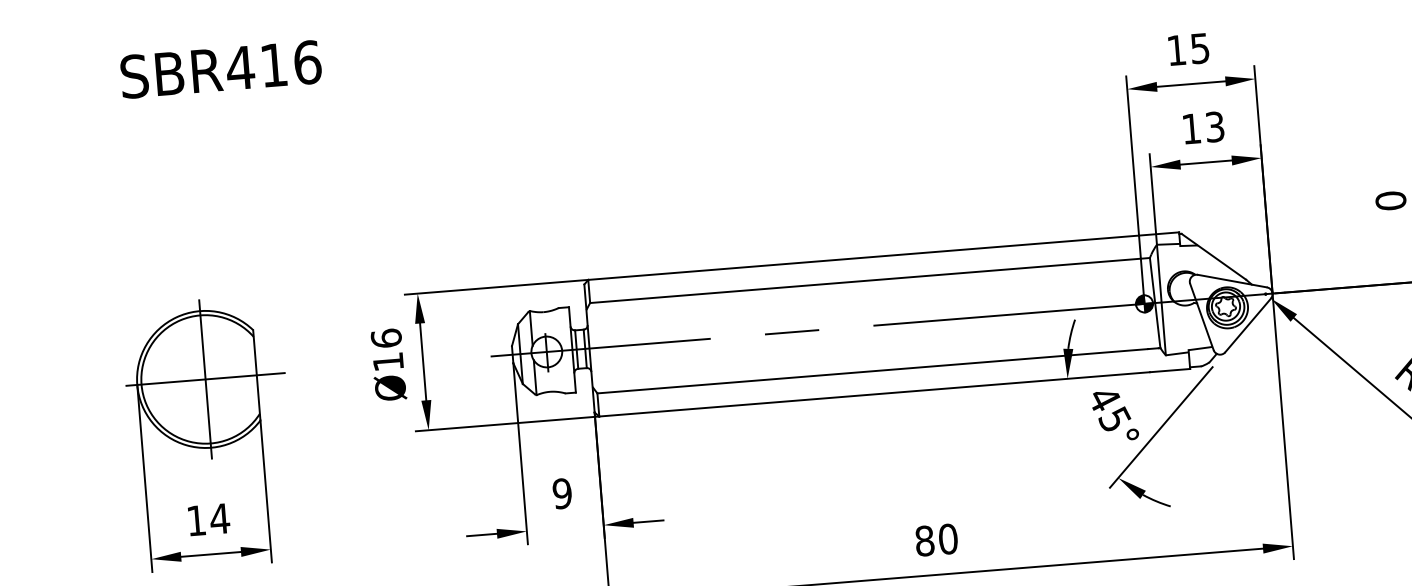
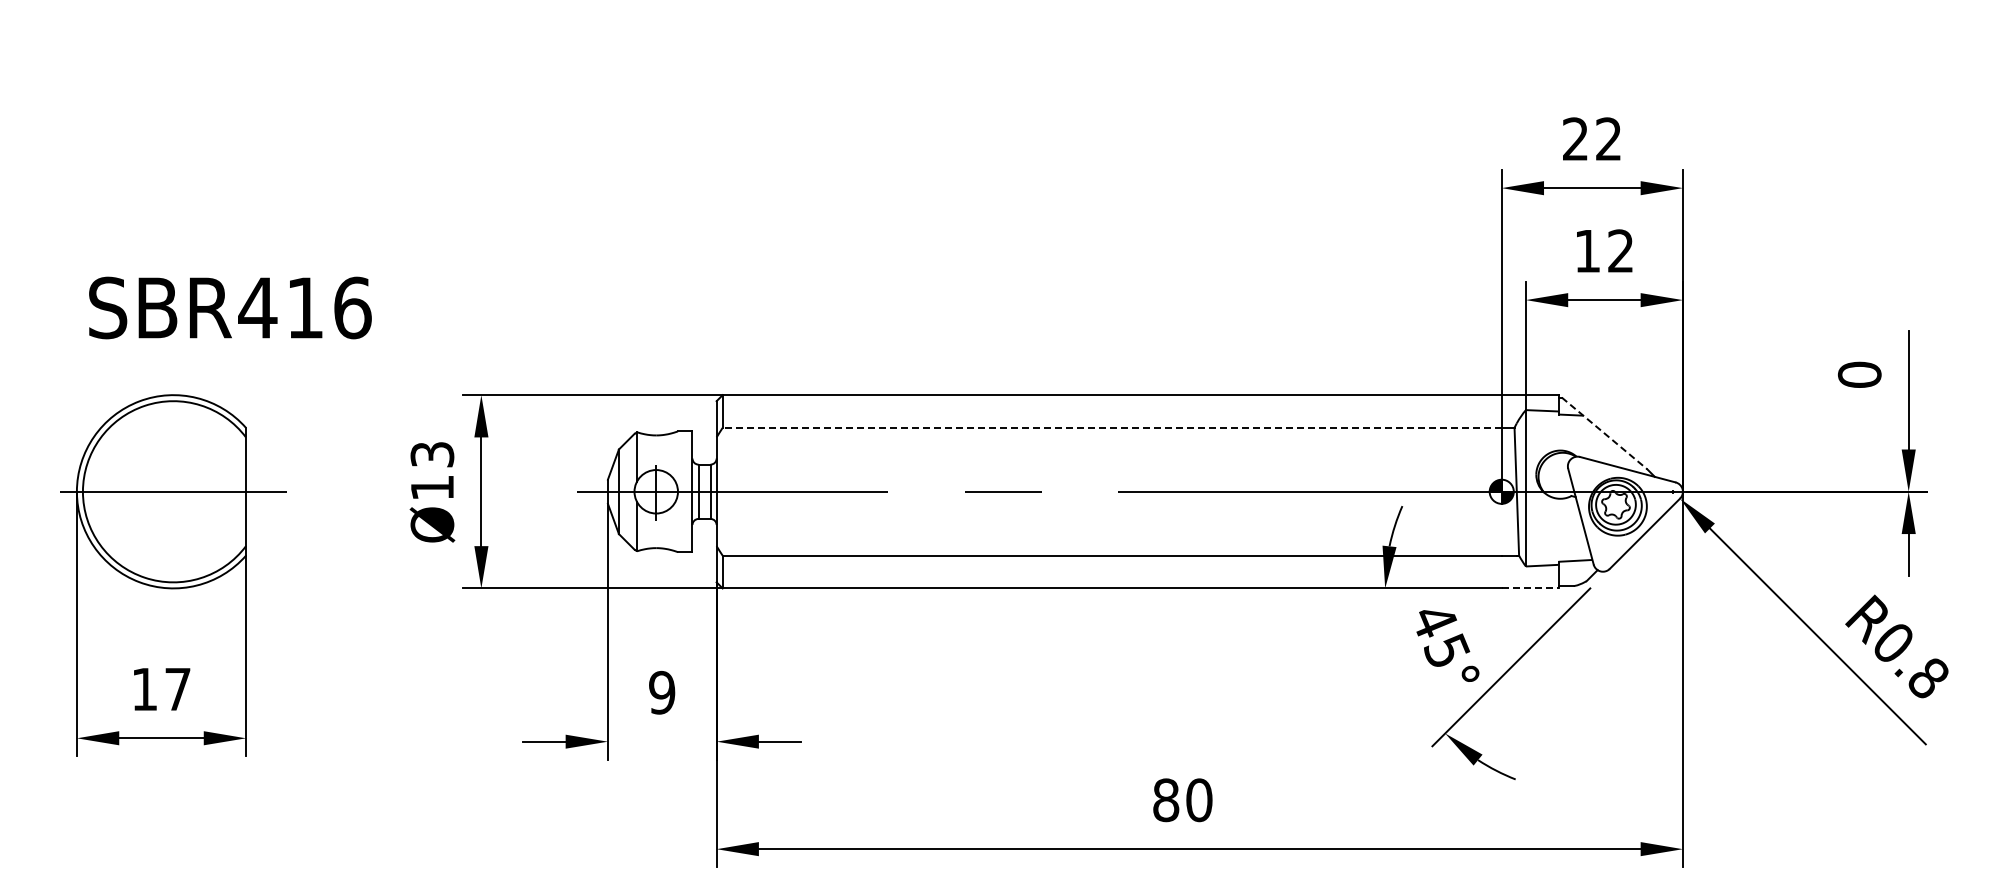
text: (1187, 49) -> (1591, 139), 15 -> 22
text: (221, 69) -> (230, 307), moved
text: (1214, 127) -> (1620, 251), 13 -> 12
line: (1213, 256) -> (1604, 433), solid -> dashed
line: (865, 280) -> (1112, 427), solid -> dashed
text: (386, 338) -> (432, 454), Ø16 -> Ø13
line: (1170, 370) -> (1530, 588), solid -> dashed
line: (205, 379) -> (173, 491), removed
text: (219, 518) -> (177, 689), 14 -> 17

